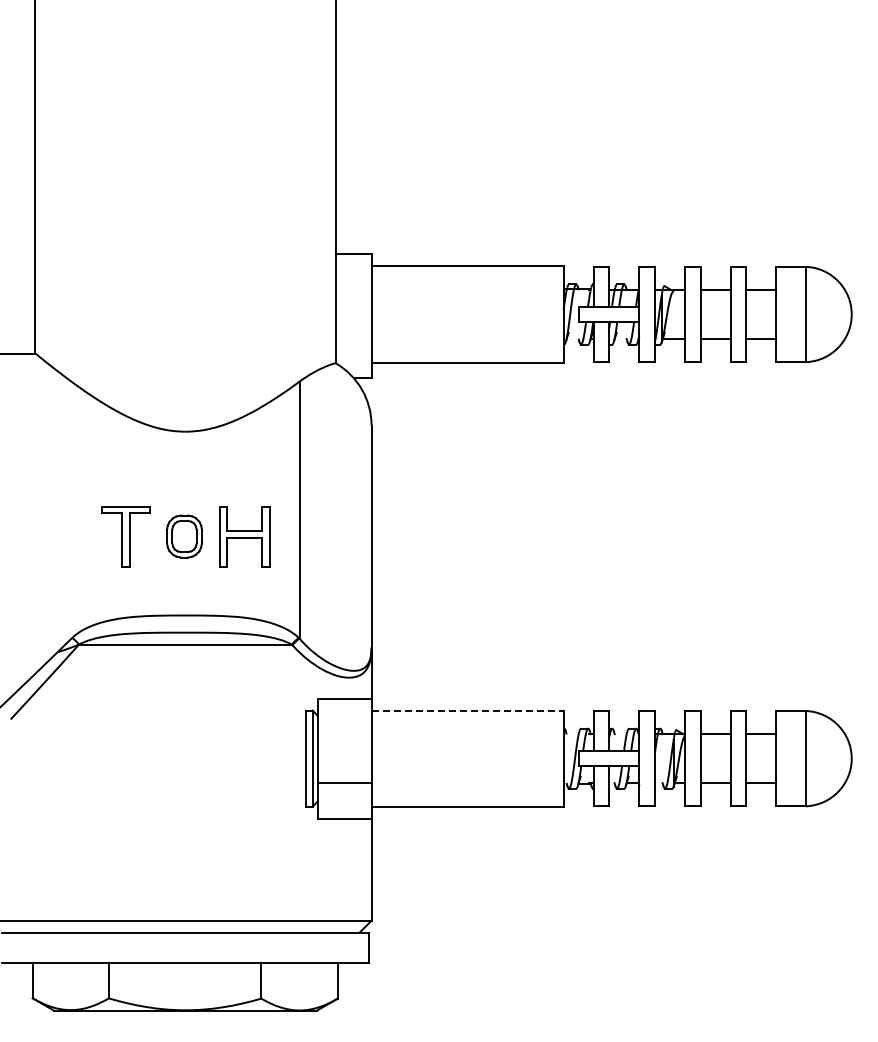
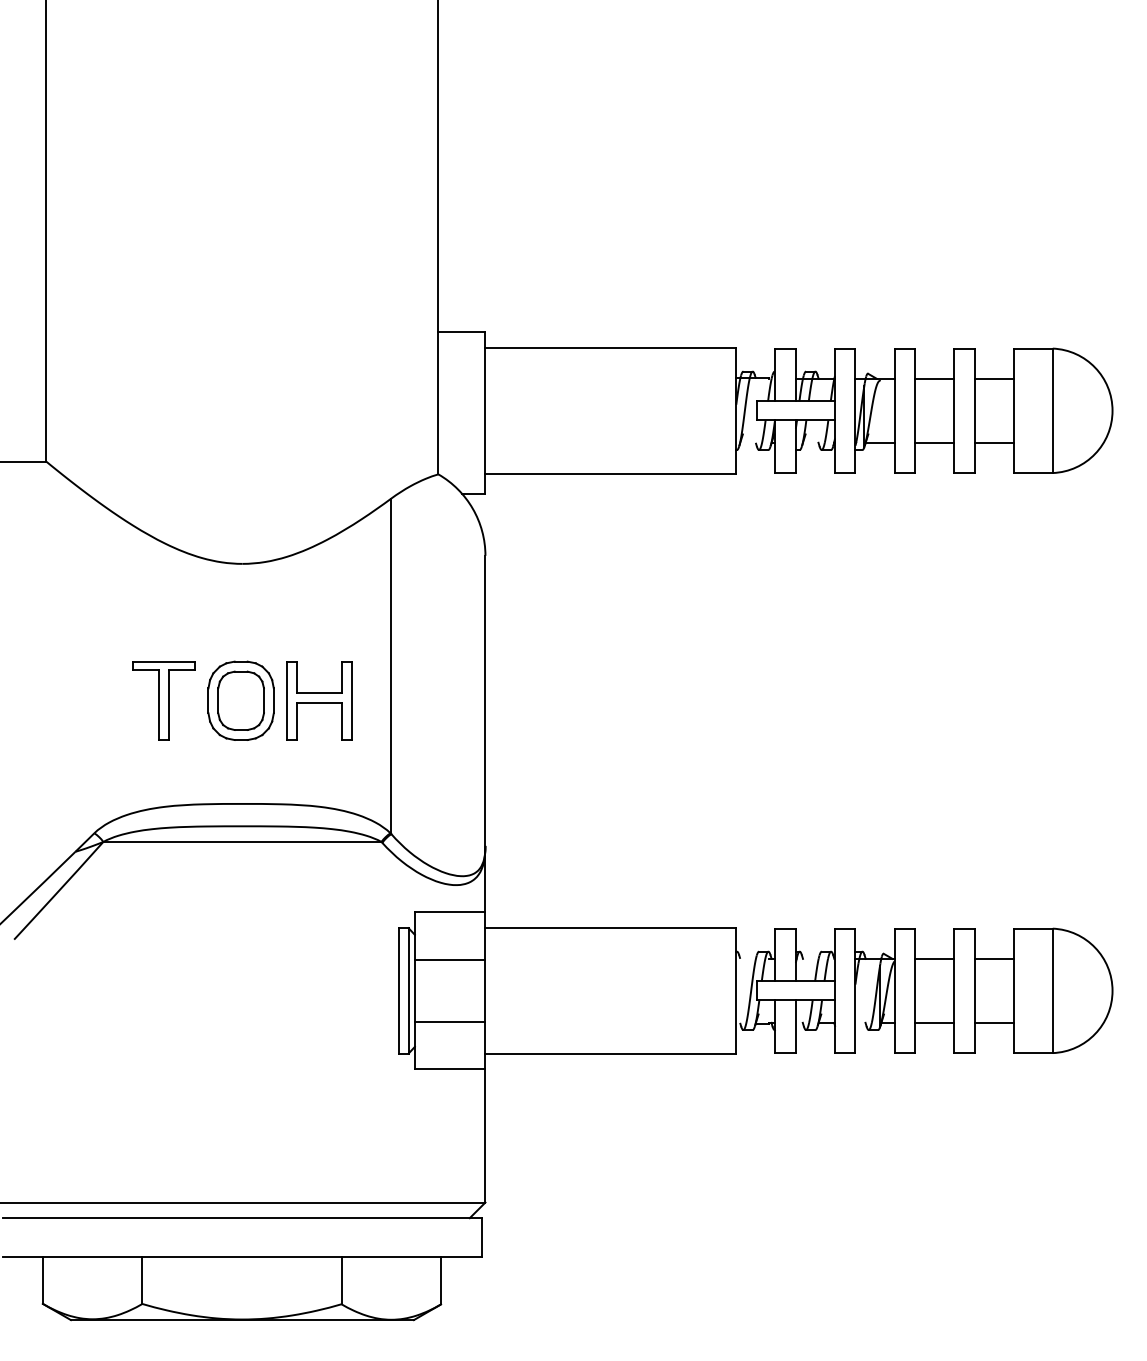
part: (184, 536) -> (241, 700), size x1.43
line: (468, 710) -> (612, 927), dashed -> solid
line: (344, 734) -> (450, 959), added

